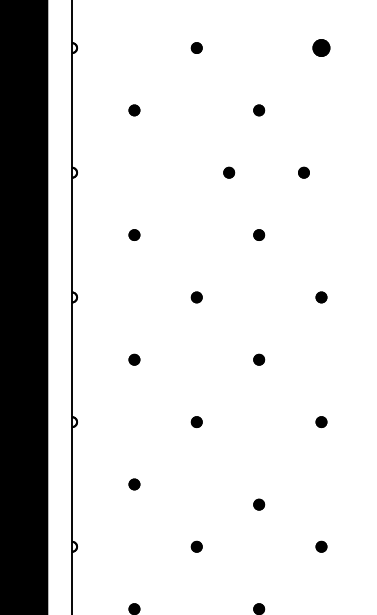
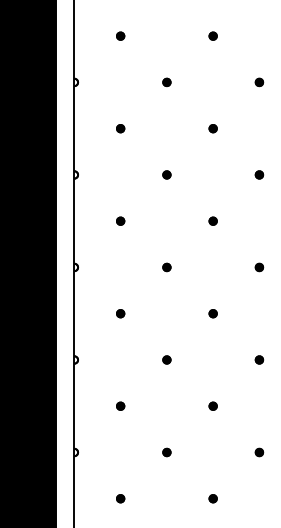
part: (321, 48) -> (259, 82), size x0.62
part: (228, 172) -> (166, 174), moved
part: (304, 172) -> (259, 174), moved
part: (258, 503) -> (212, 405), moved

